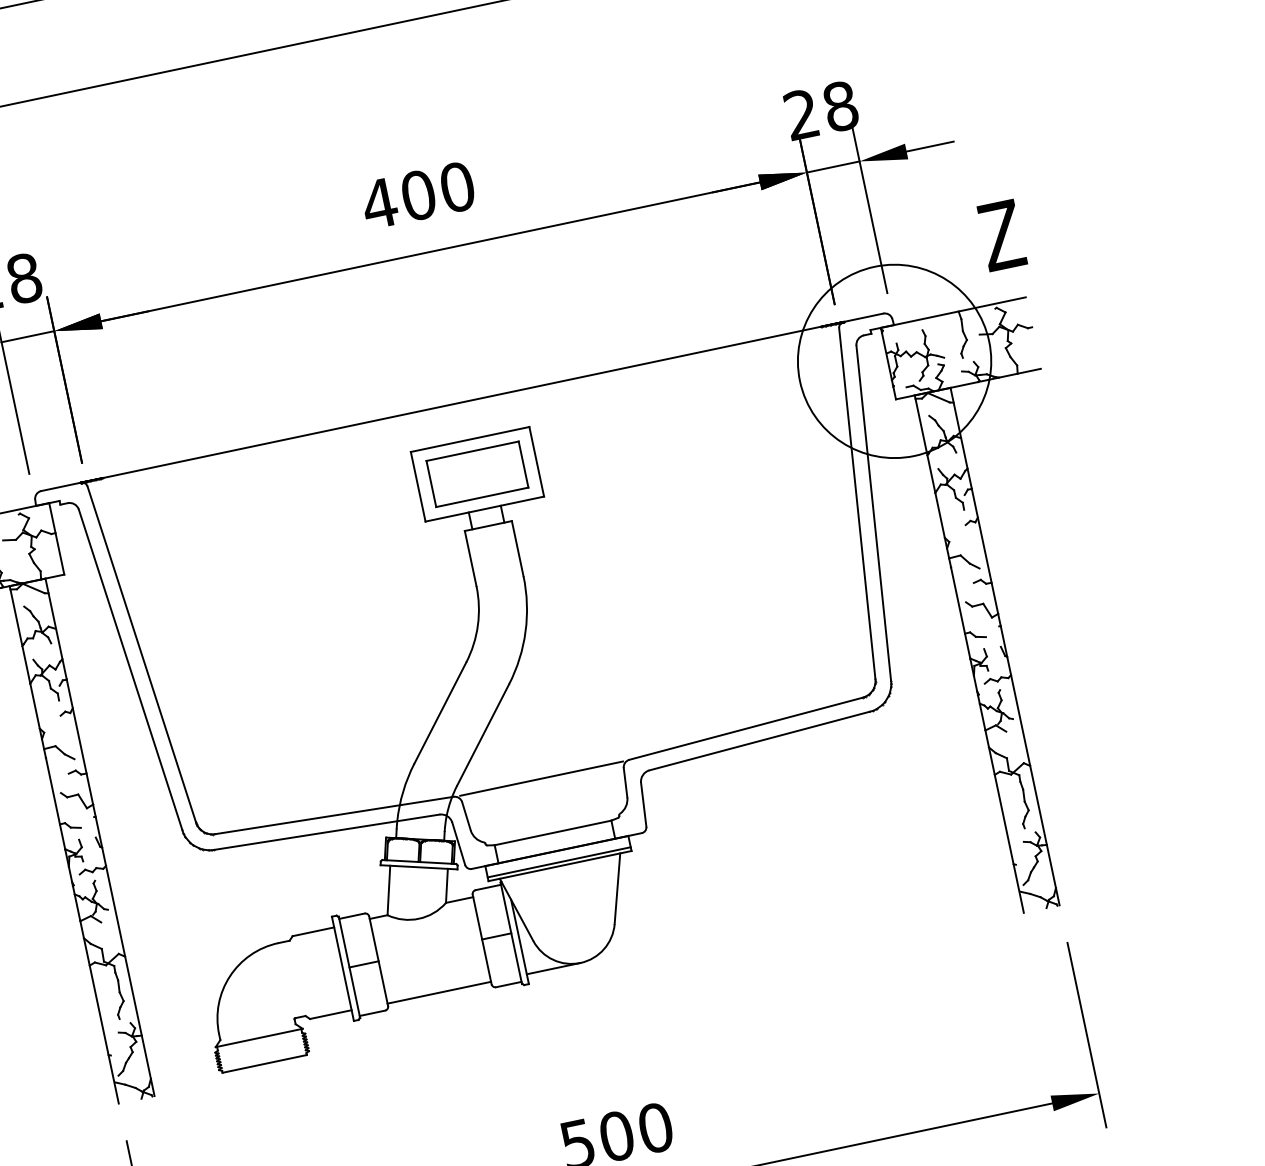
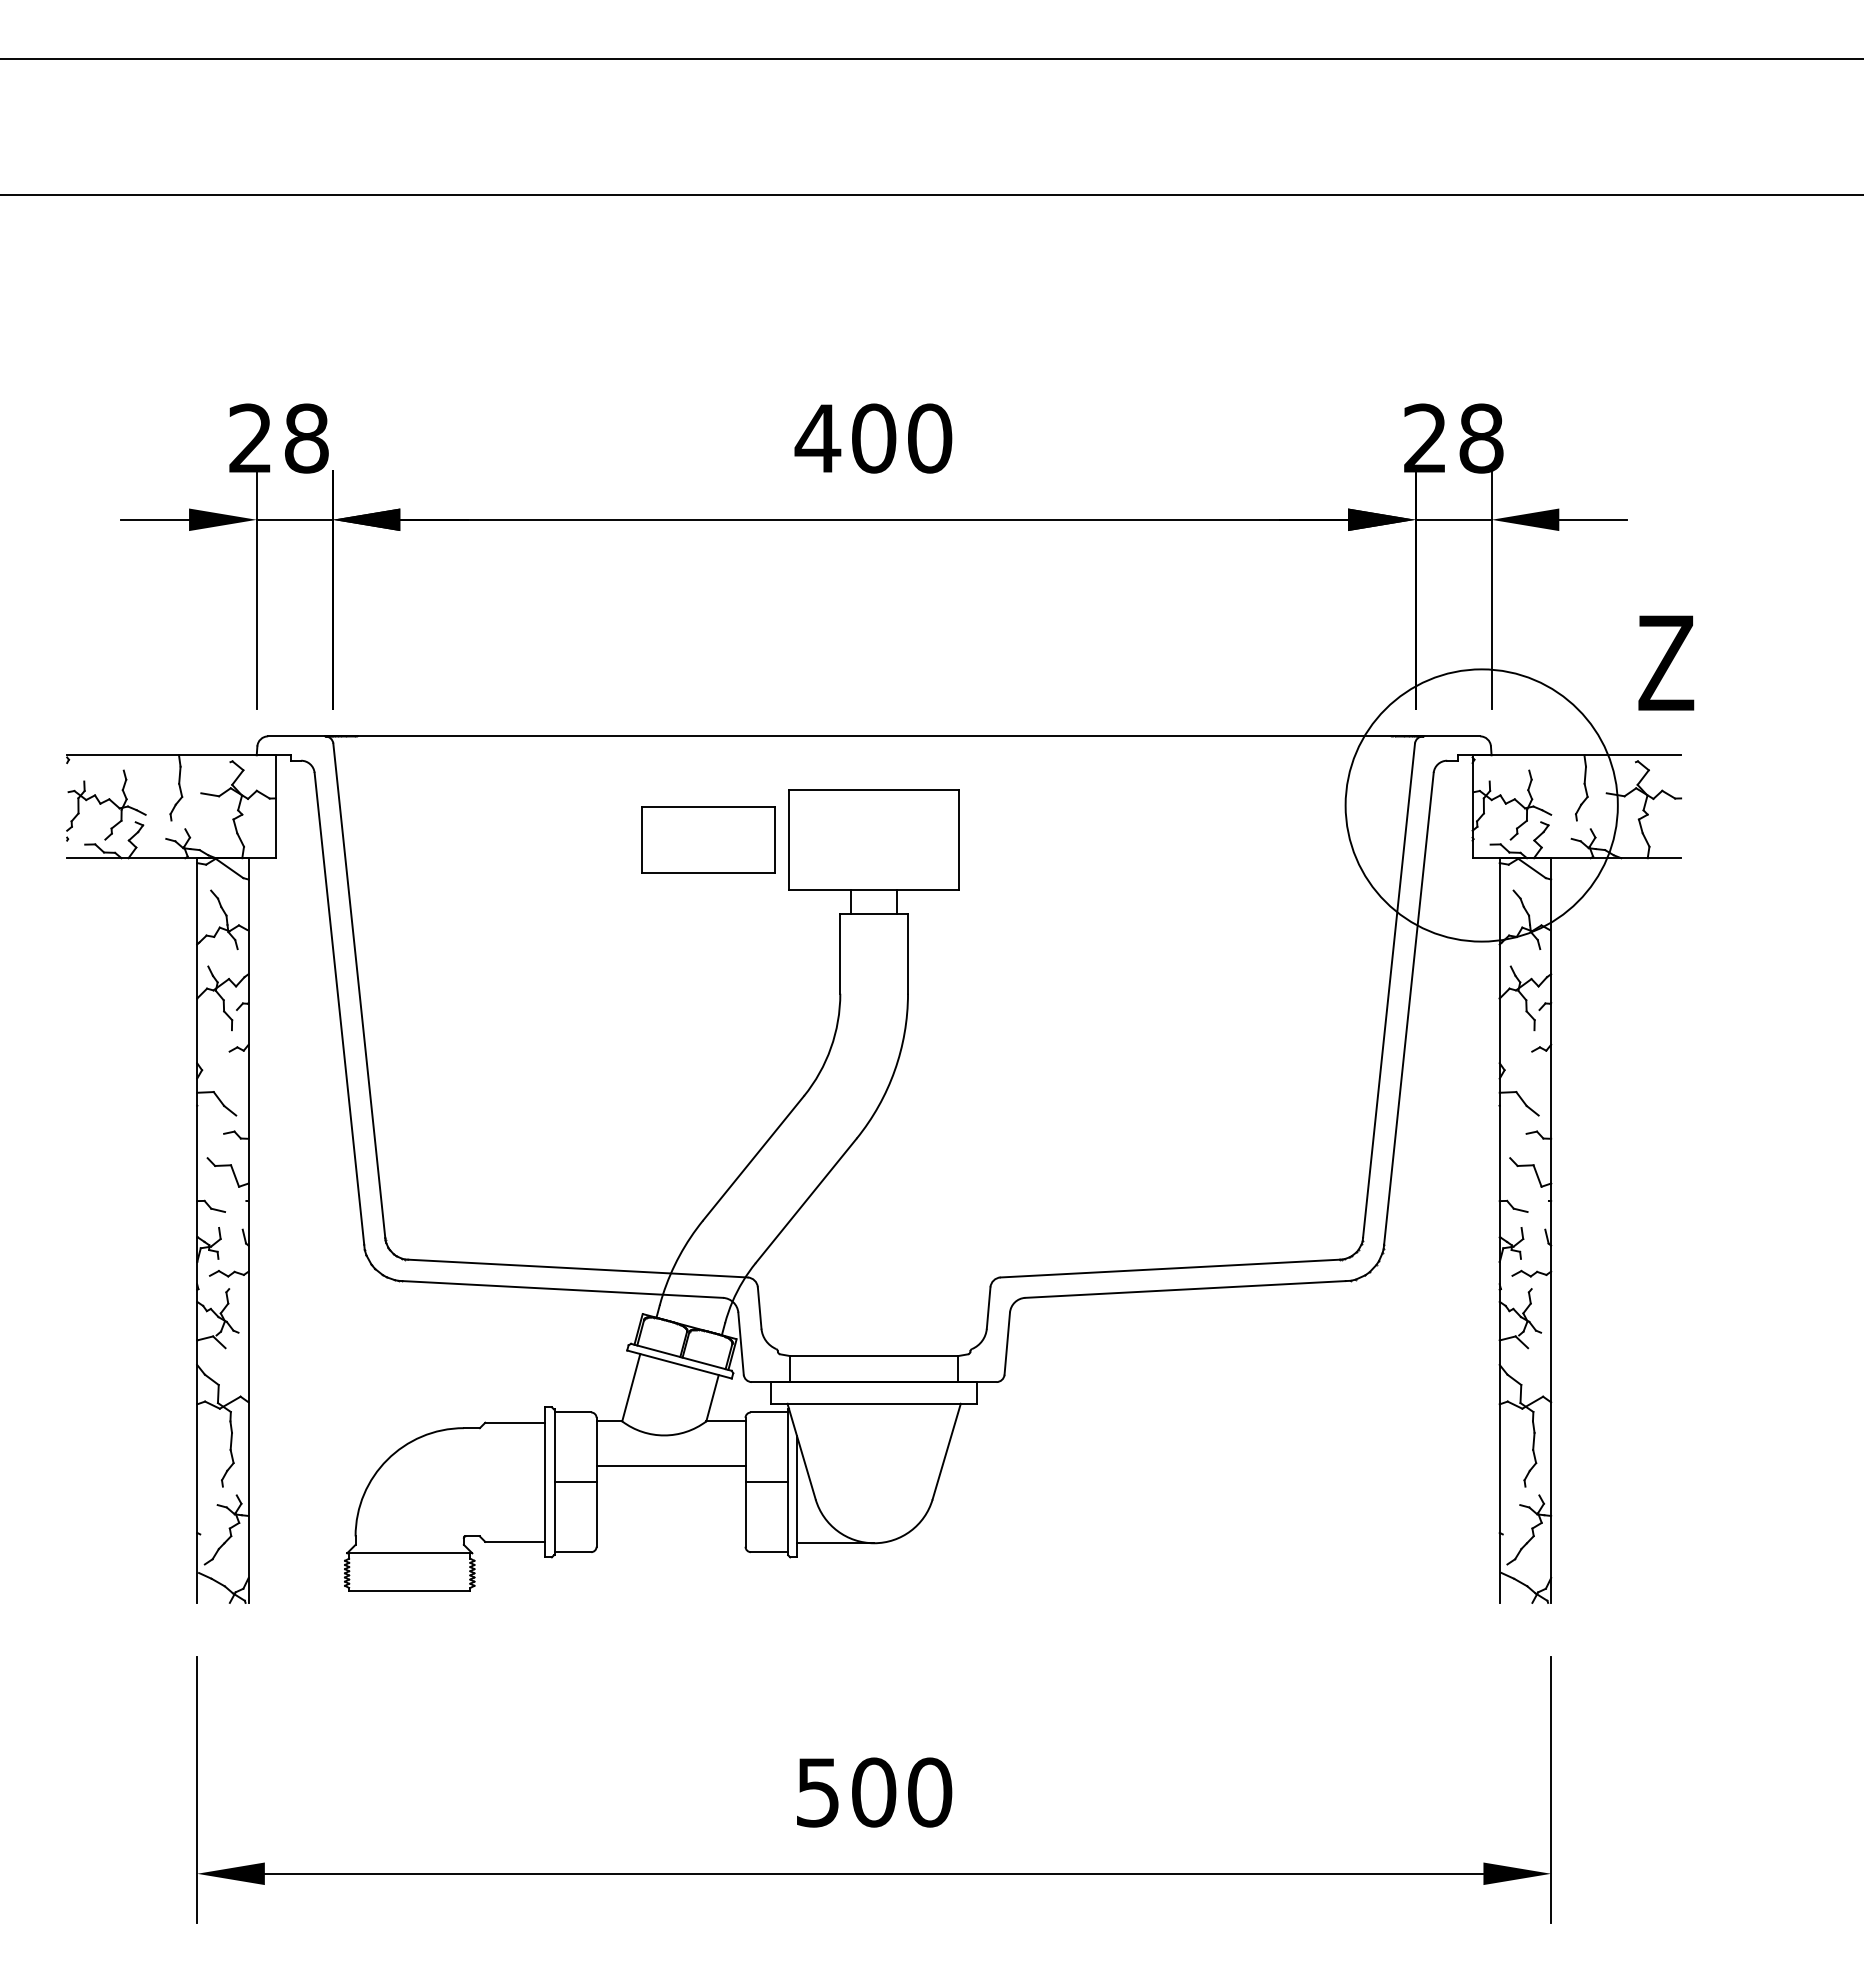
part: (477, 473) -> (708, 839), moved
line: (541, 778) -> (874, 1277), removed
line: (559, 862) -> (874, 1398), removed
line: (438, 992) -> (670, 1466), moved

